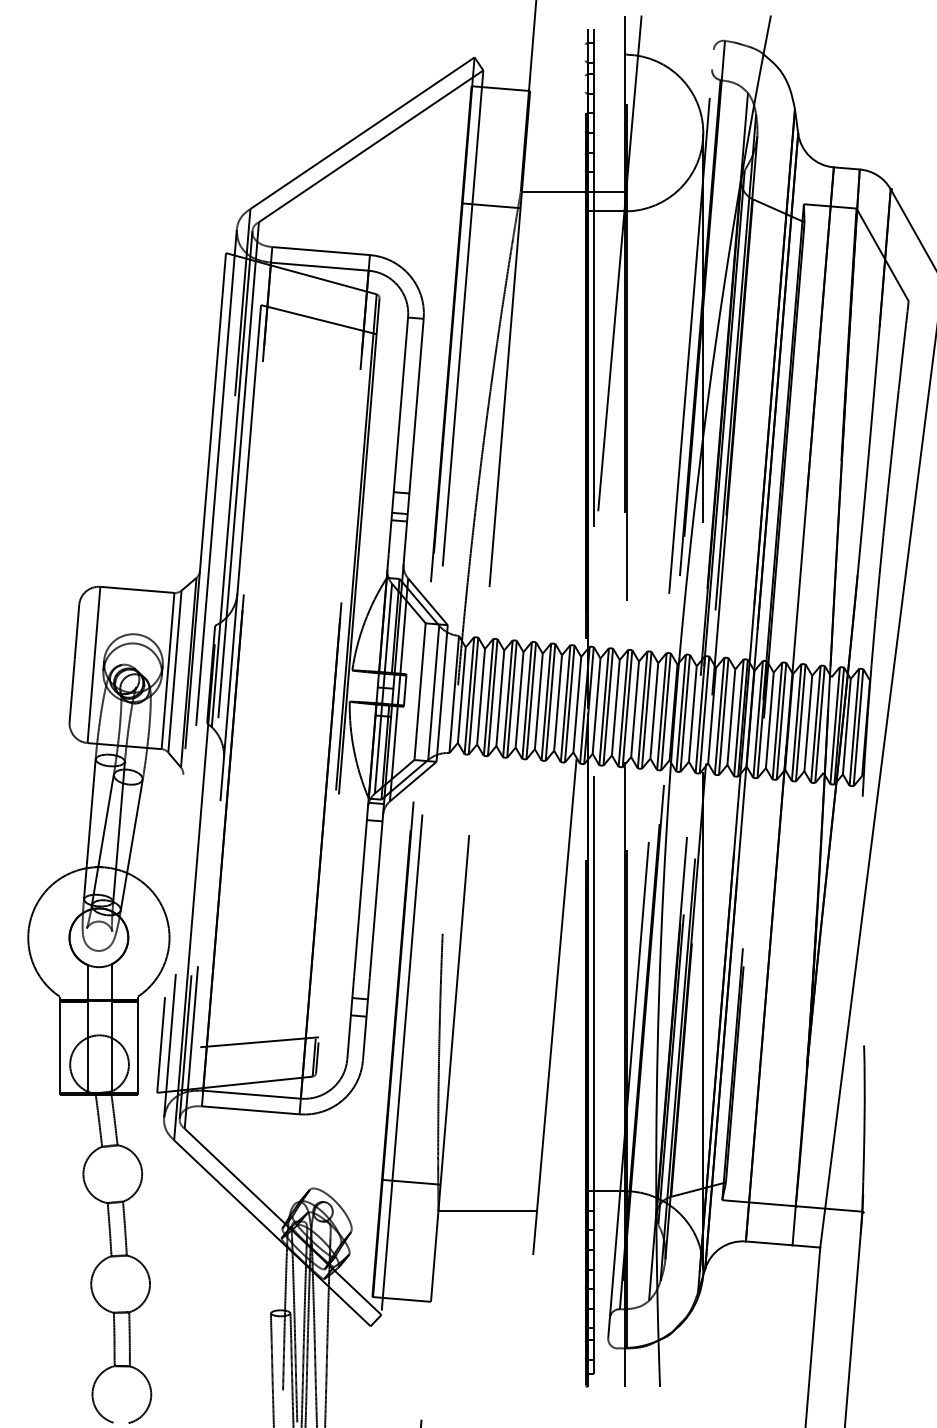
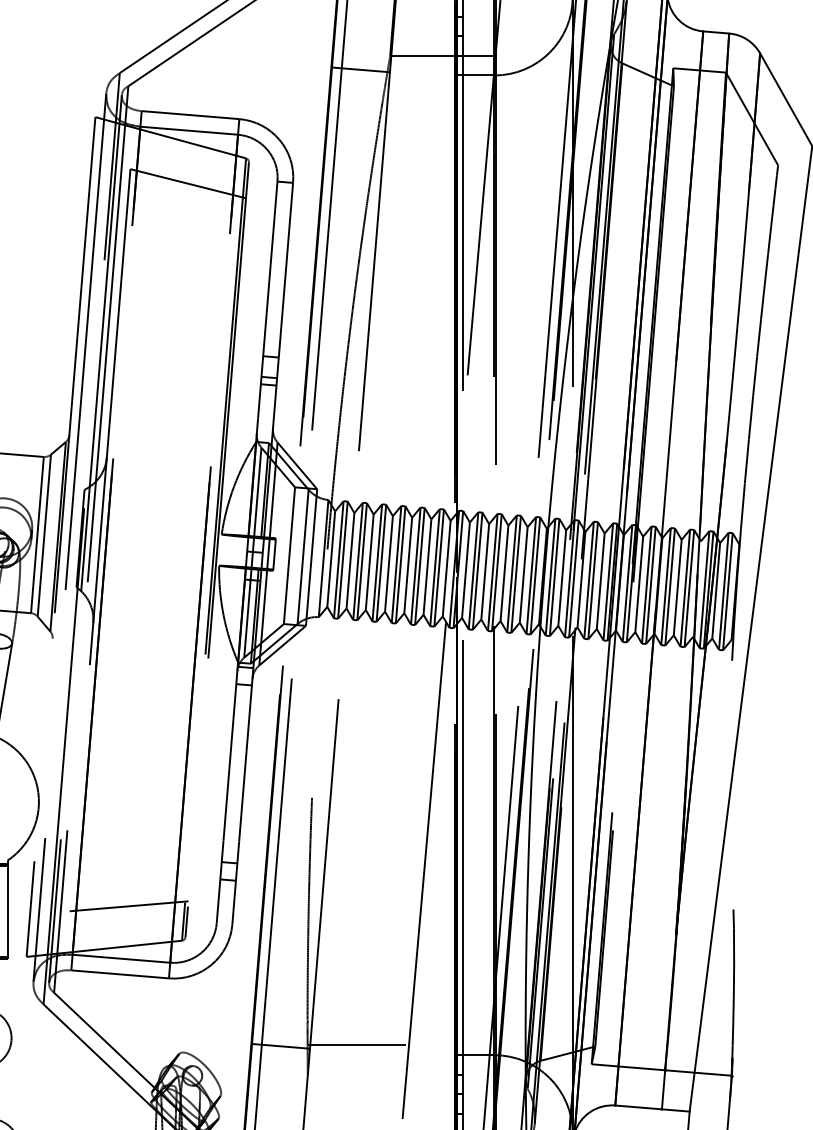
line: (487, 1210) -> (356, 1044), moved

